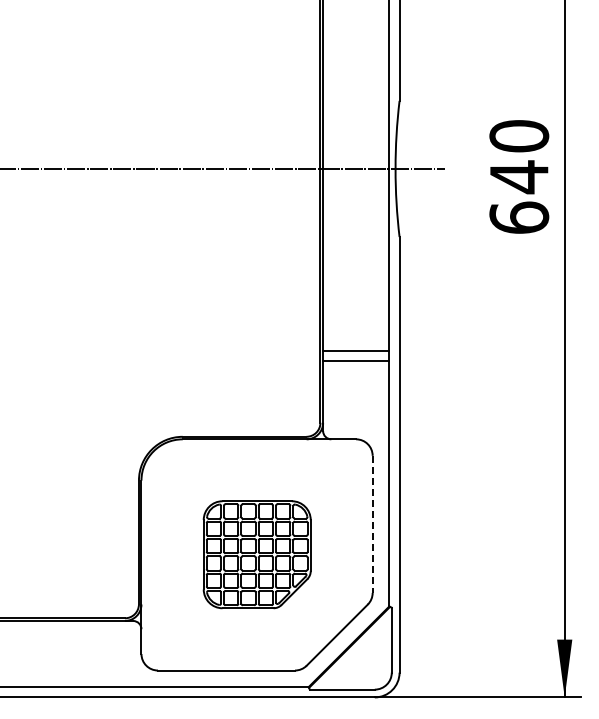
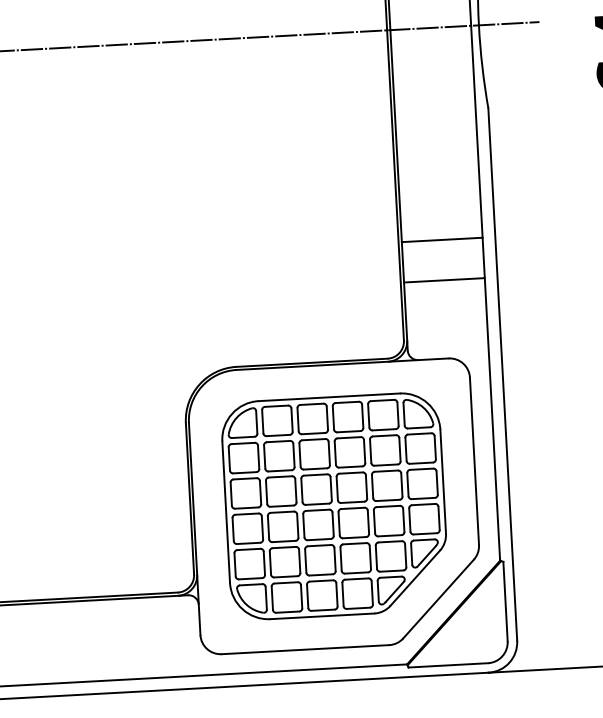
line: (356, 351) -> (444, 280), moved
line: (356, 361) -> (442, 240), moved
line: (372, 524) -> (474, 461), dashed -> solid
part: (257, 554) -> (335, 505), size x1.67

